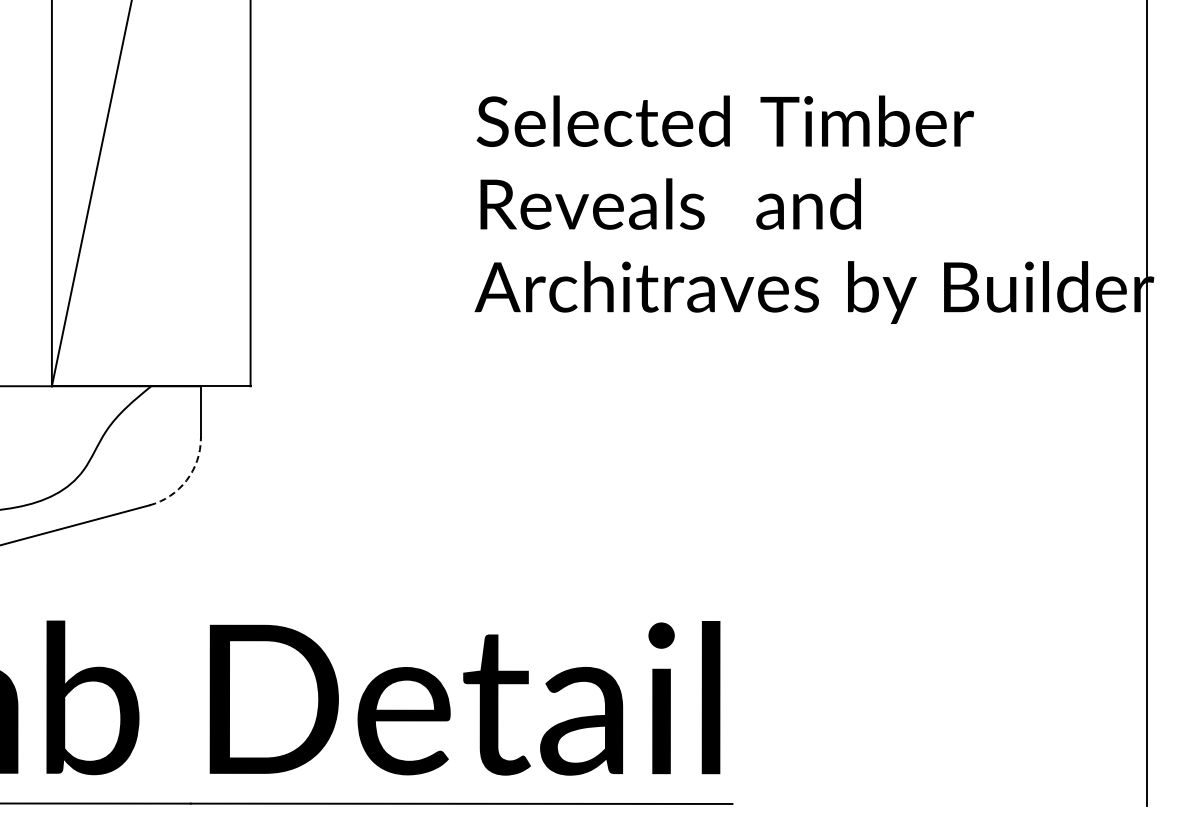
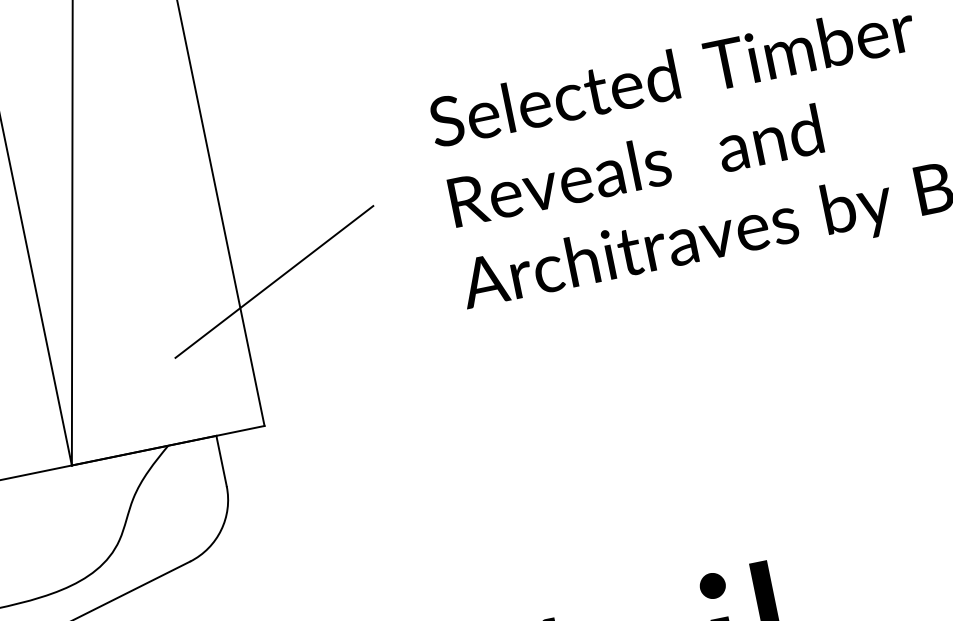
line: (289, 245) -> (274, 281), added
arc: (186, 480) -> (221, 530), dashed -> solid

